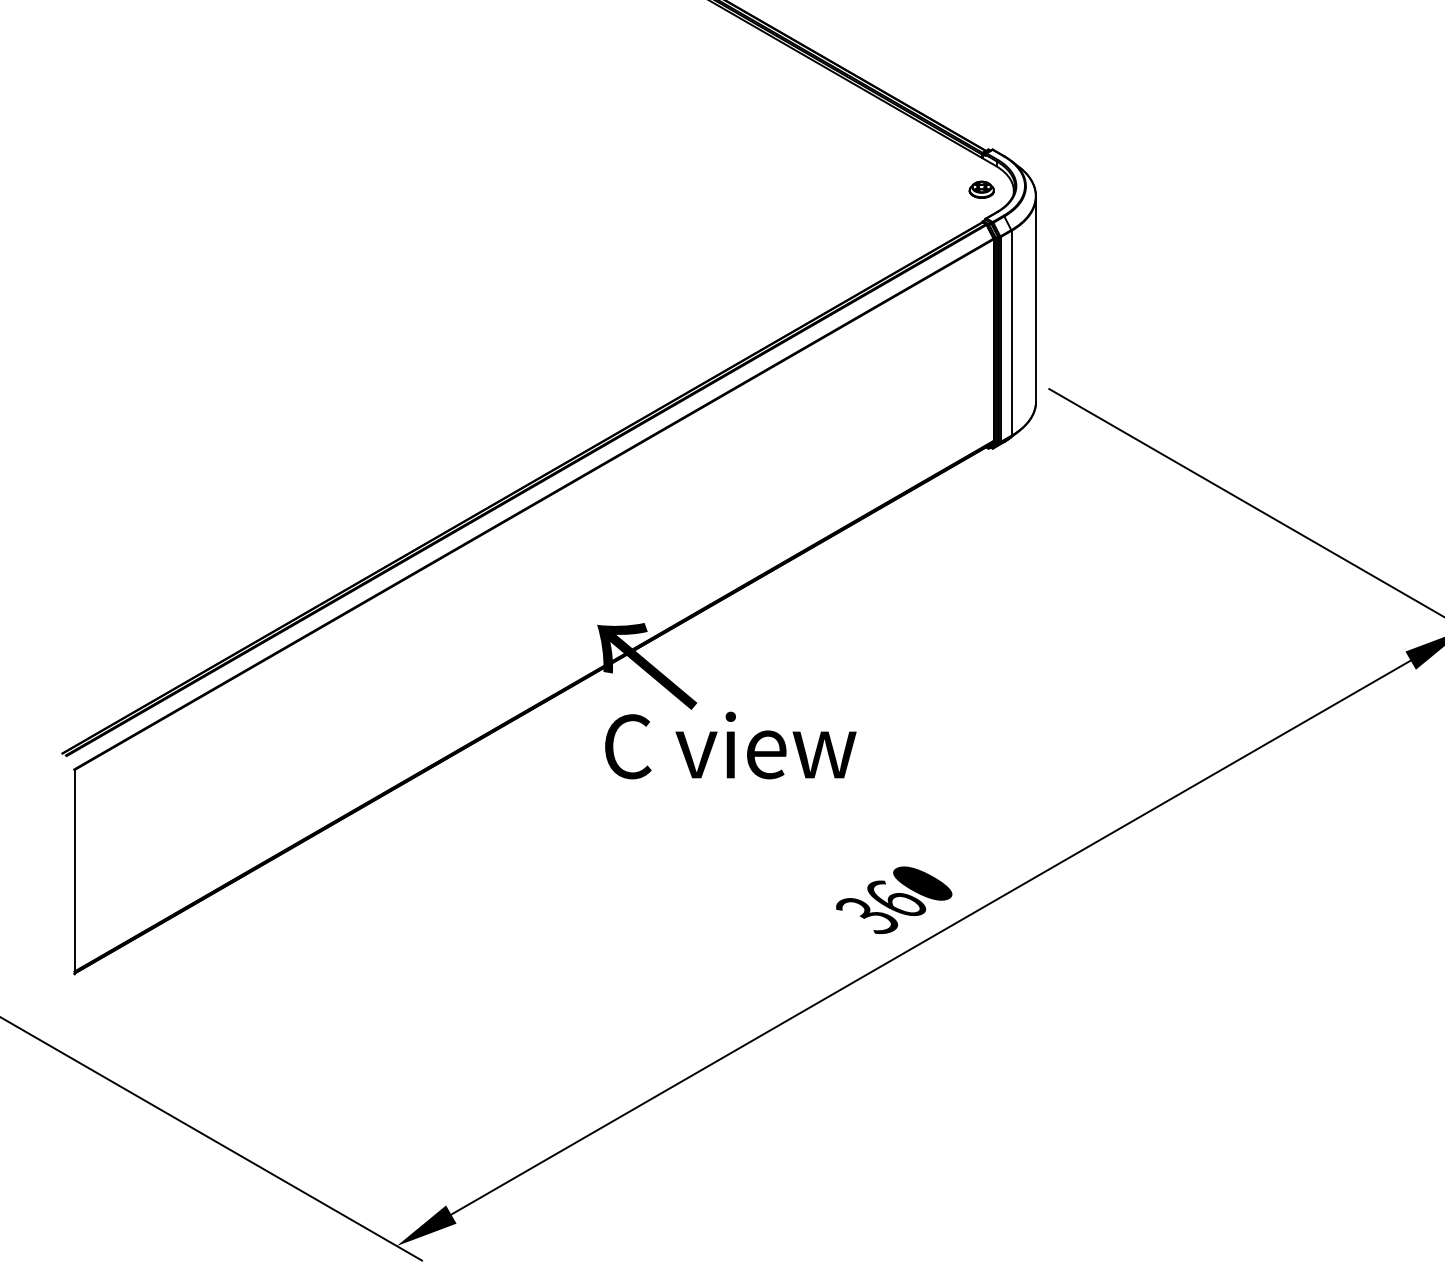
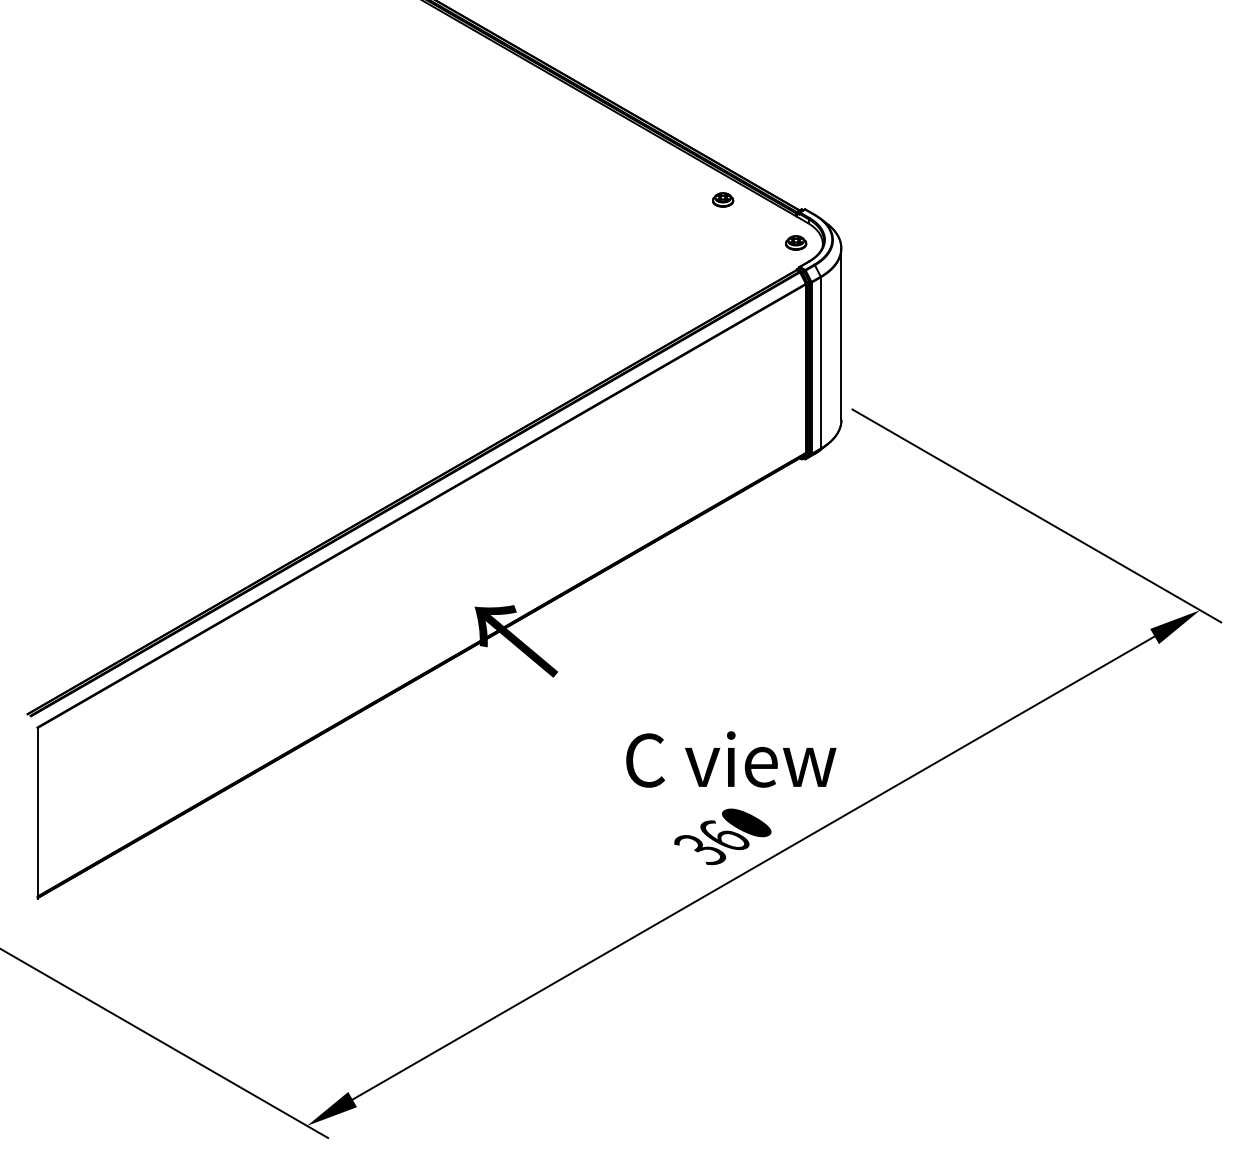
part: (894, 137) -> (723, 199), added
text: (731, 745) -> (731, 759), moved

